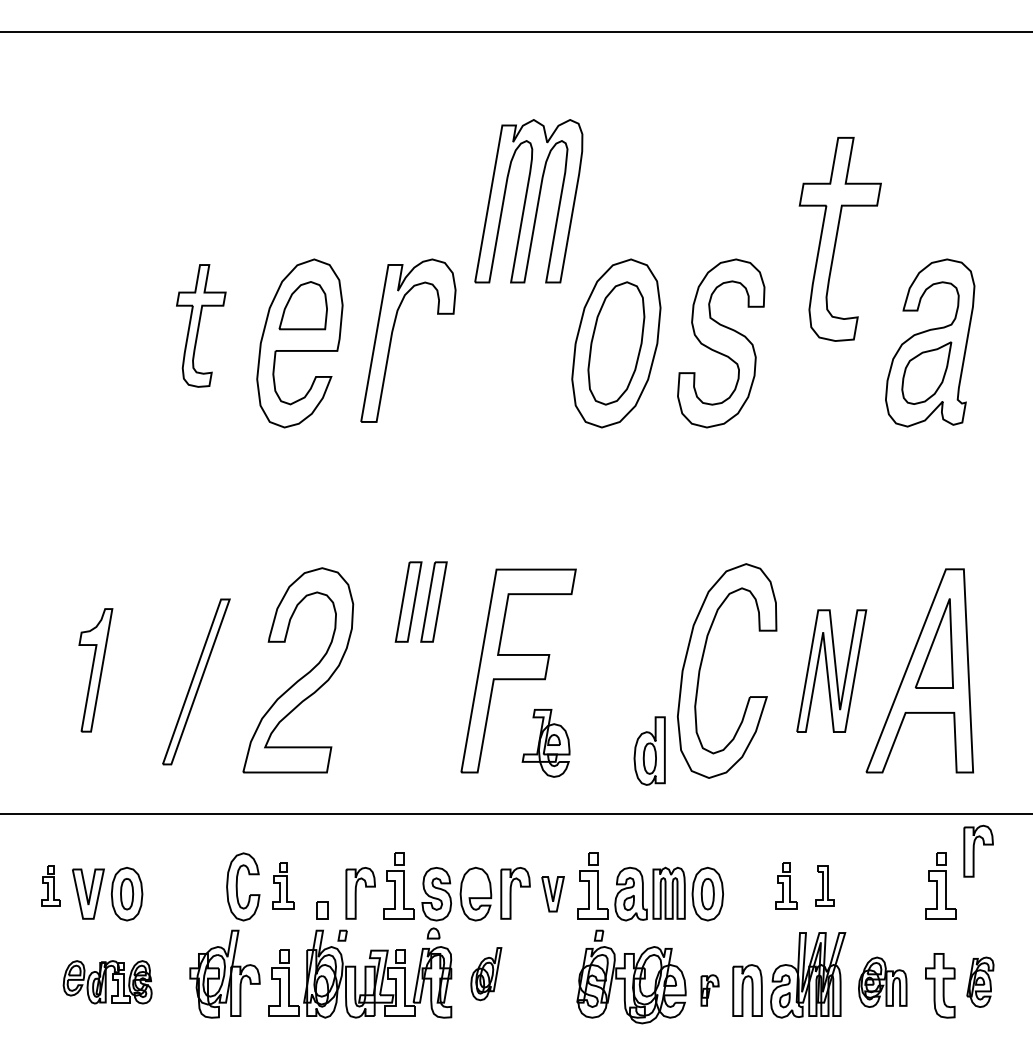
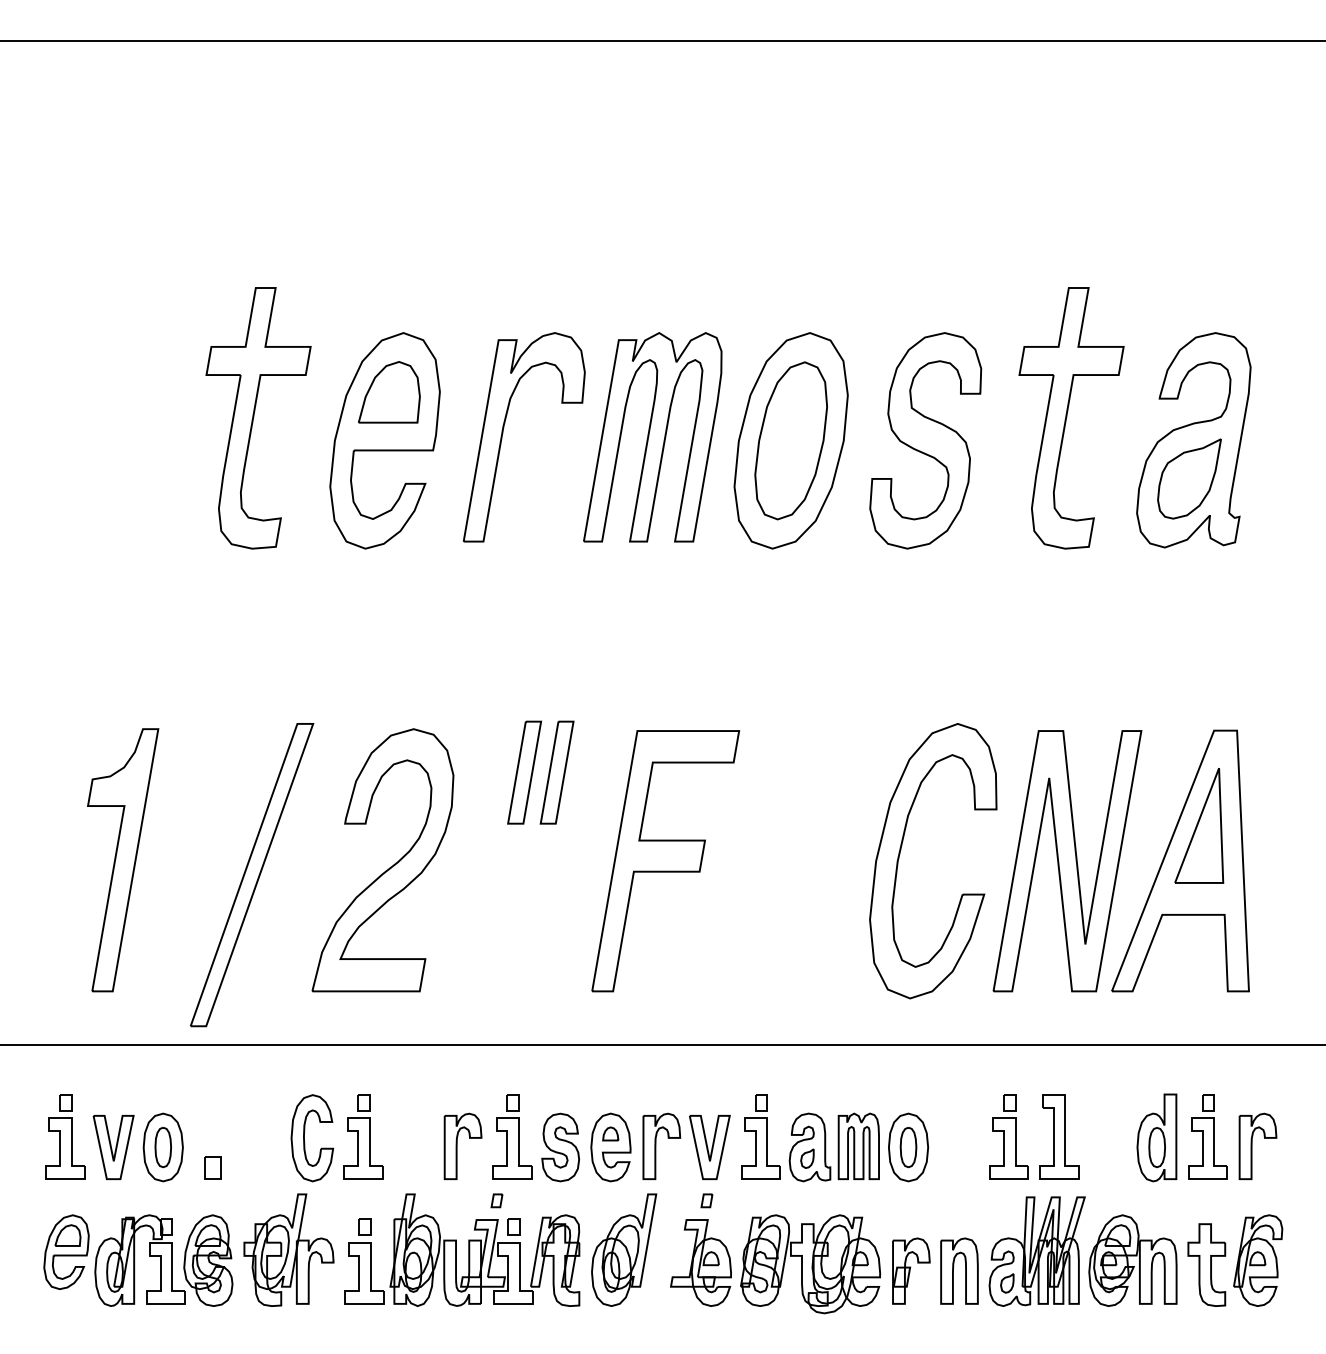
part: (528, 201) -> (652, 437), moved
part: (840, 239) -> (1071, 418), moved
part: (201, 326) -> (258, 418), size x1.67
part: (96, 670) -> (123, 860), size x1.67
part: (831, 671) -> (1067, 861), size x1.67
part: (196, 682) -> (252, 875), size x1.43
part: (545, 742) -> (700, 1262), moved
part: (649, 750) -> (1156, 1137), moved
part: (978, 851) -> (1257, 1146), moved
part: (50, 885) -> (65, 1136), size x1.67
part: (283, 885) -> (363, 1136), size x1.43
part: (785, 885) -> (1008, 1136), size x1.43
part: (825, 885) -> (1059, 1136), size x1.67
part: (552, 894) -> (709, 1147), size x1.43
part: (322, 909) -> (212, 1167), moved
part: (433, 933) -> (610, 1133), moved
part: (342, 935) -> (496, 1200), moved
part: (598, 935) -> (706, 1200), moved
part: (486, 973) -> (624, 1249), size x1.67
part: (107, 982) -> (138, 1260), size x1.67
part: (882, 982) -> (1132, 1260), size x1.43
part: (980, 982) -> (1258, 1260), size x1.43
part: (710, 990) -> (911, 1270), size x1.67

